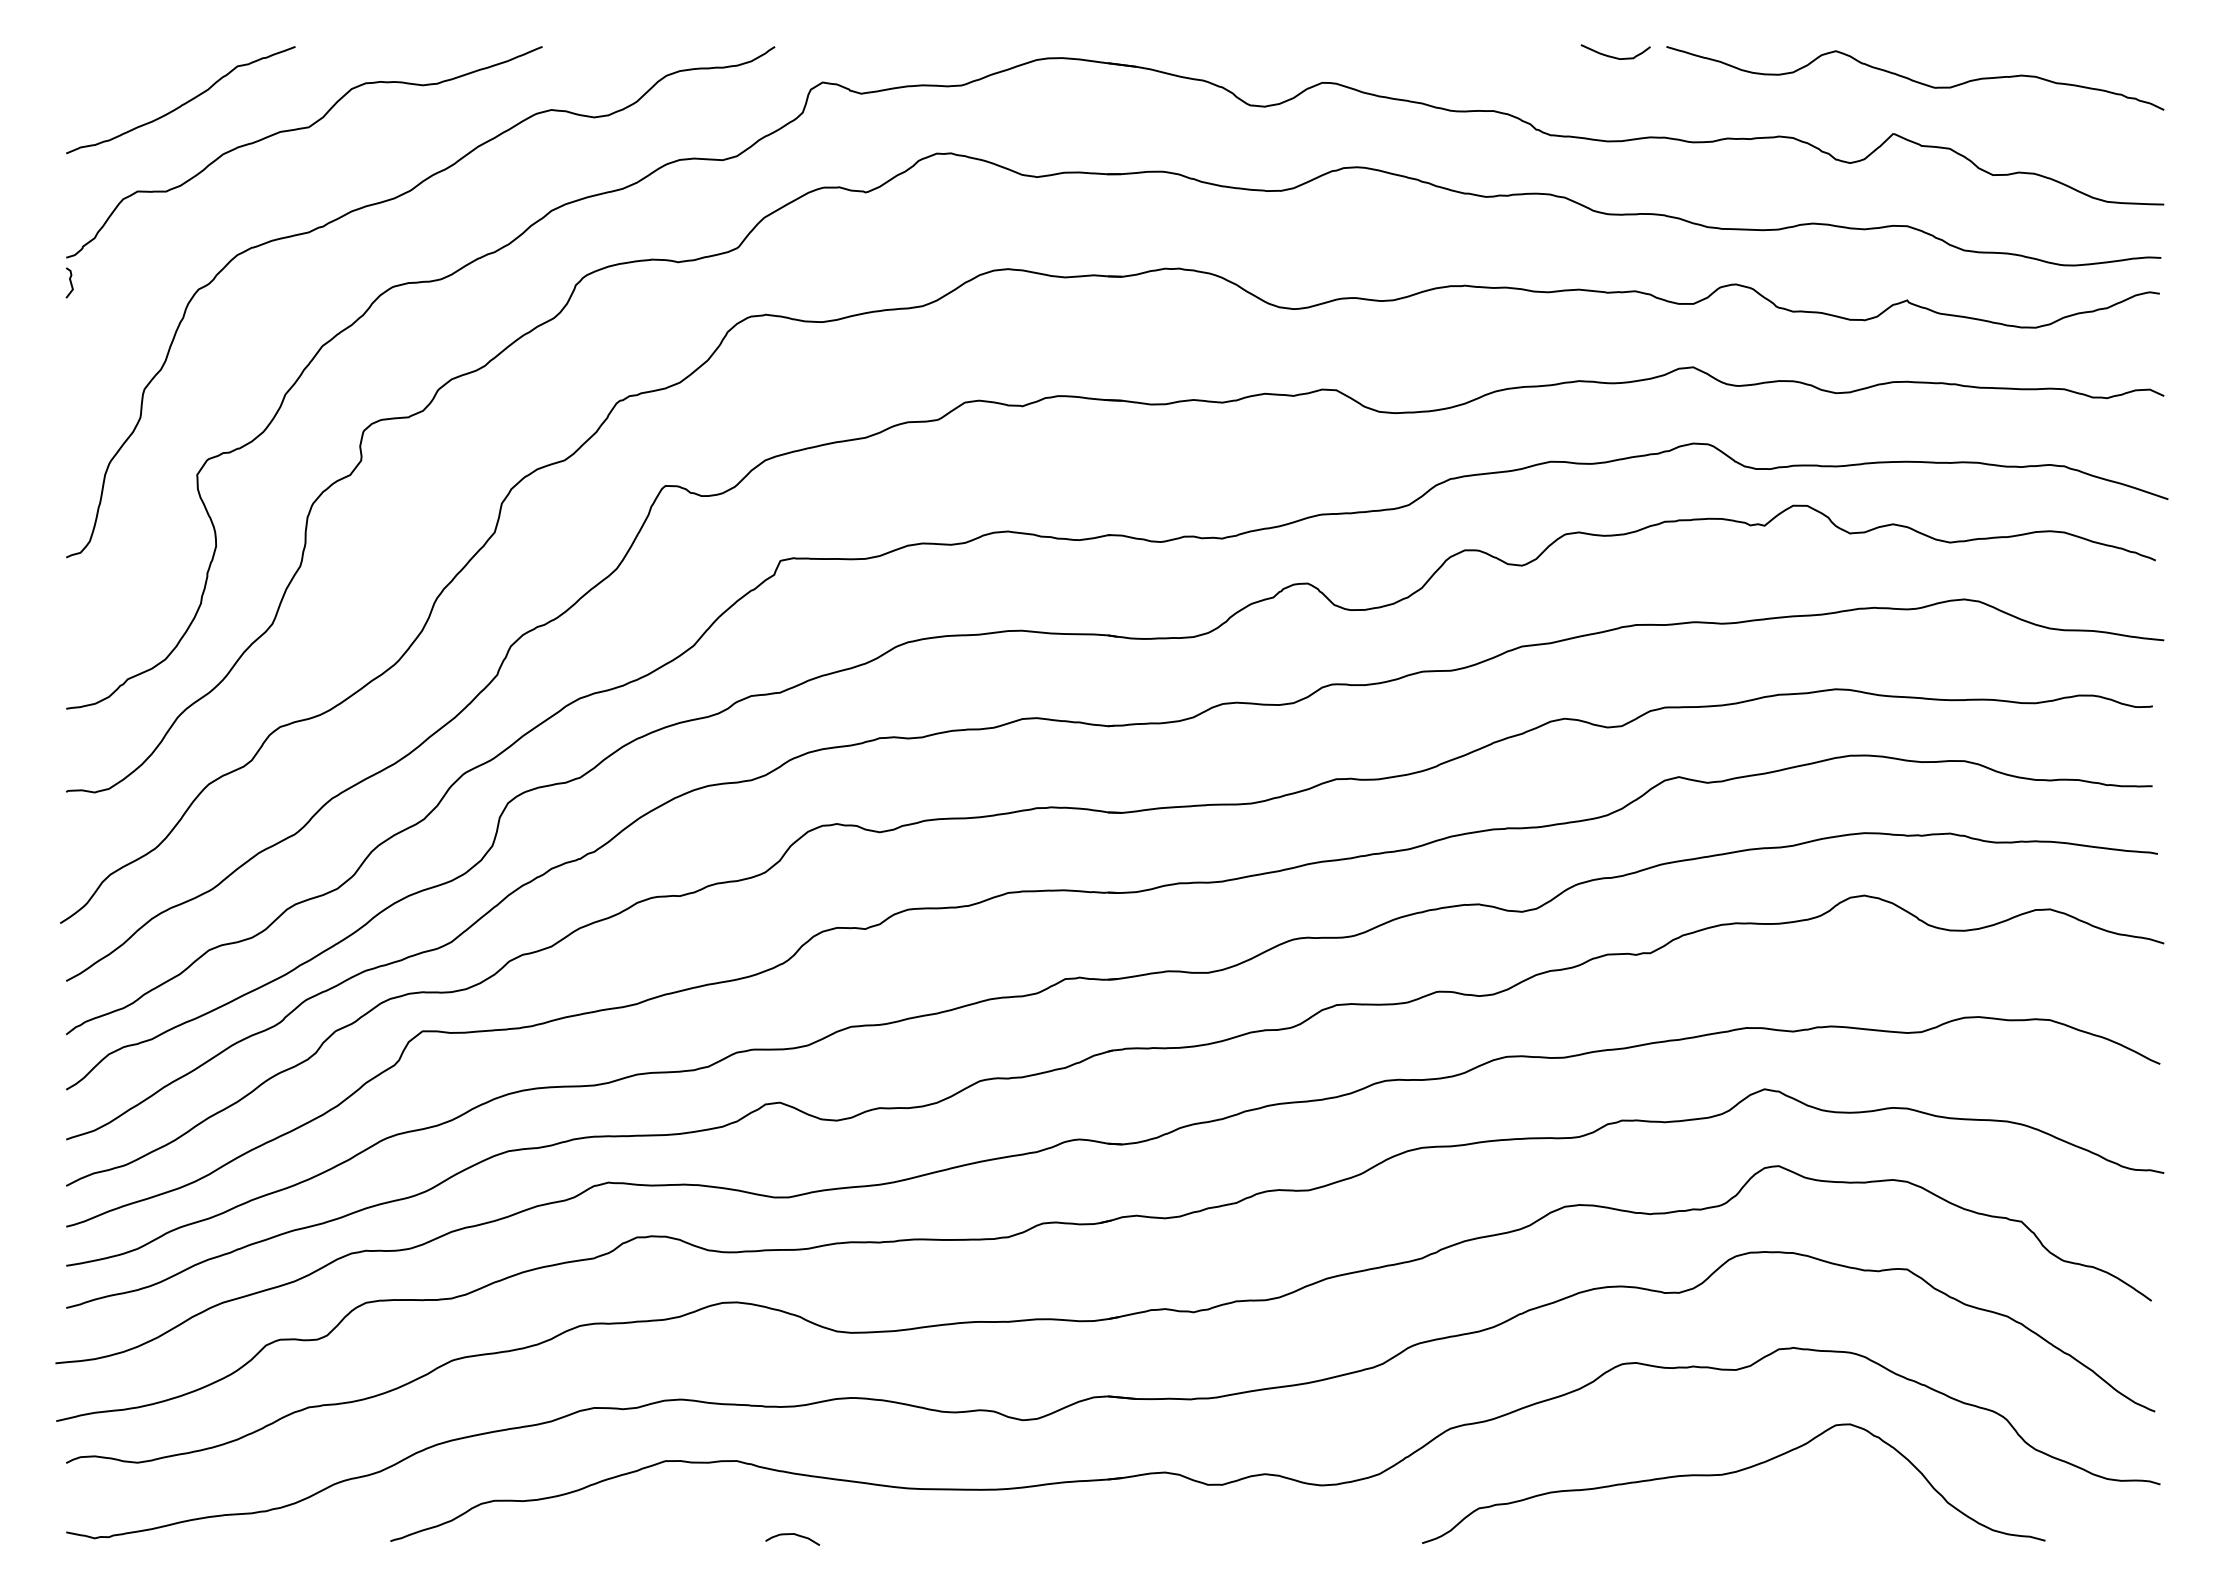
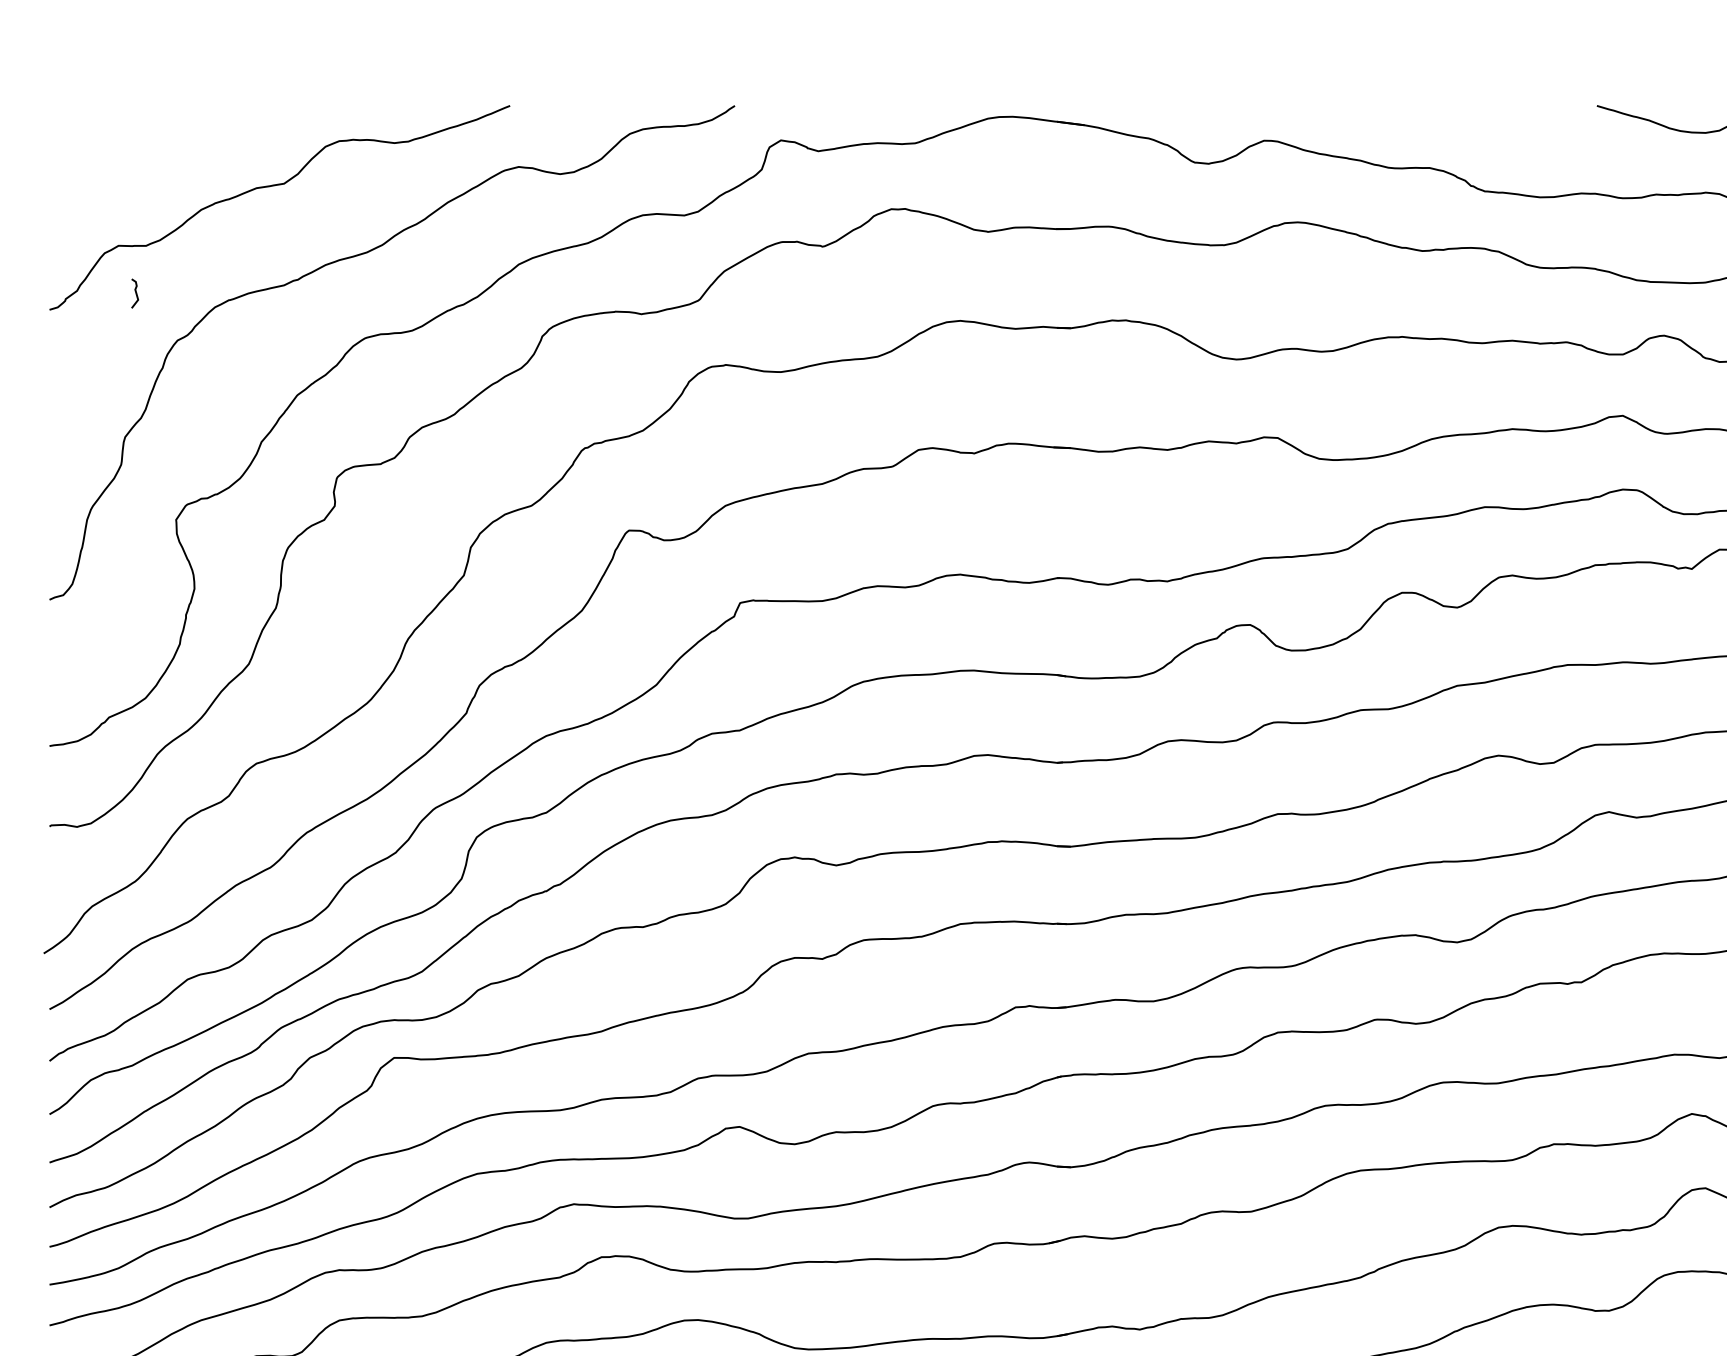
curve: (1614, 56) -> (1546, 115), removed
curve: (181, 104) -> (161, 161), removed
curve: (69, 281) -> (134, 292), moved

